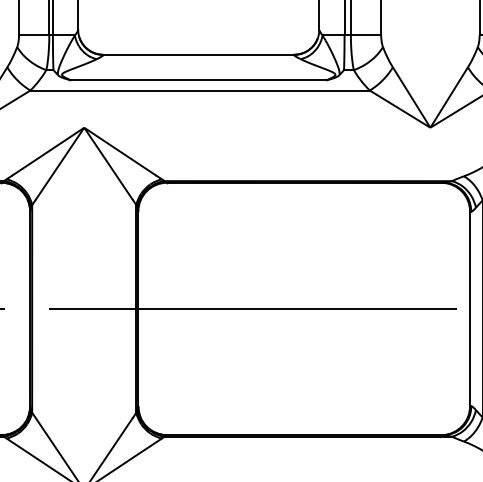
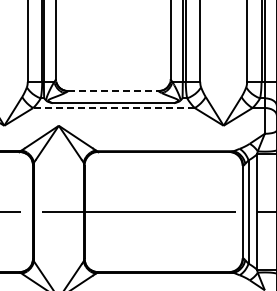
line: (199, 55) -> (113, 91), solid -> dashed
line: (201, 91) -> (114, 108), solid -> dashed

